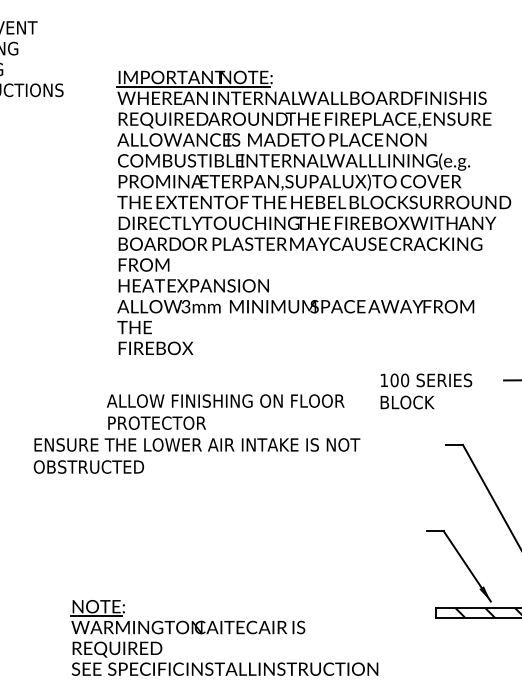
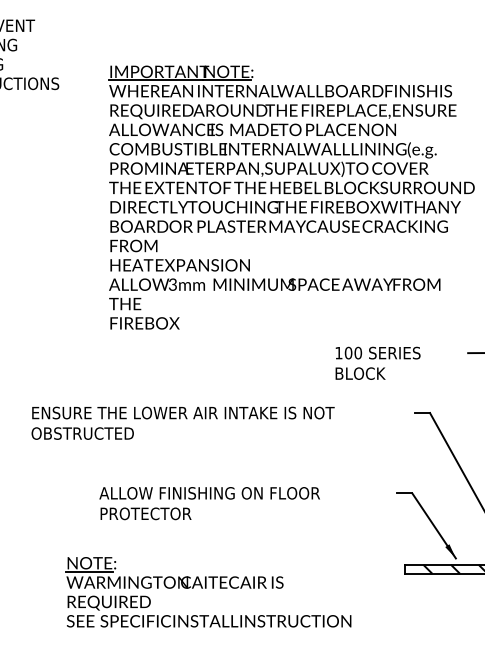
text: (425, 390) -> (377, 362), moved
text: (225, 412) -> (209, 503), moved

